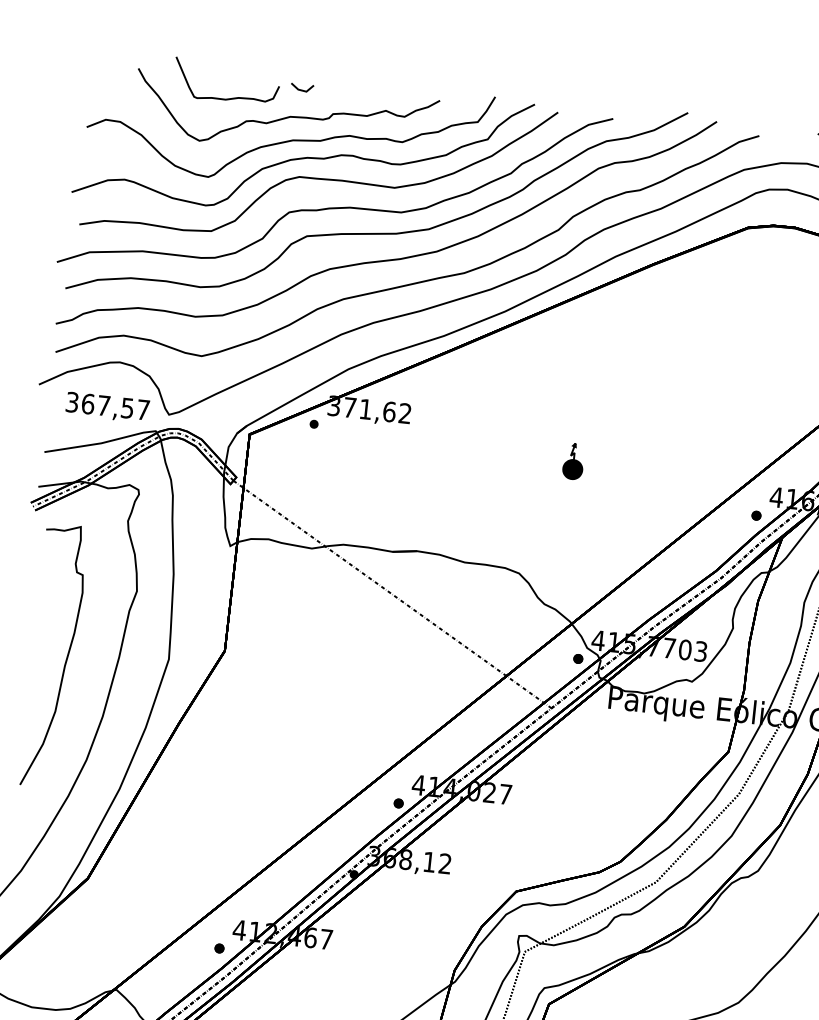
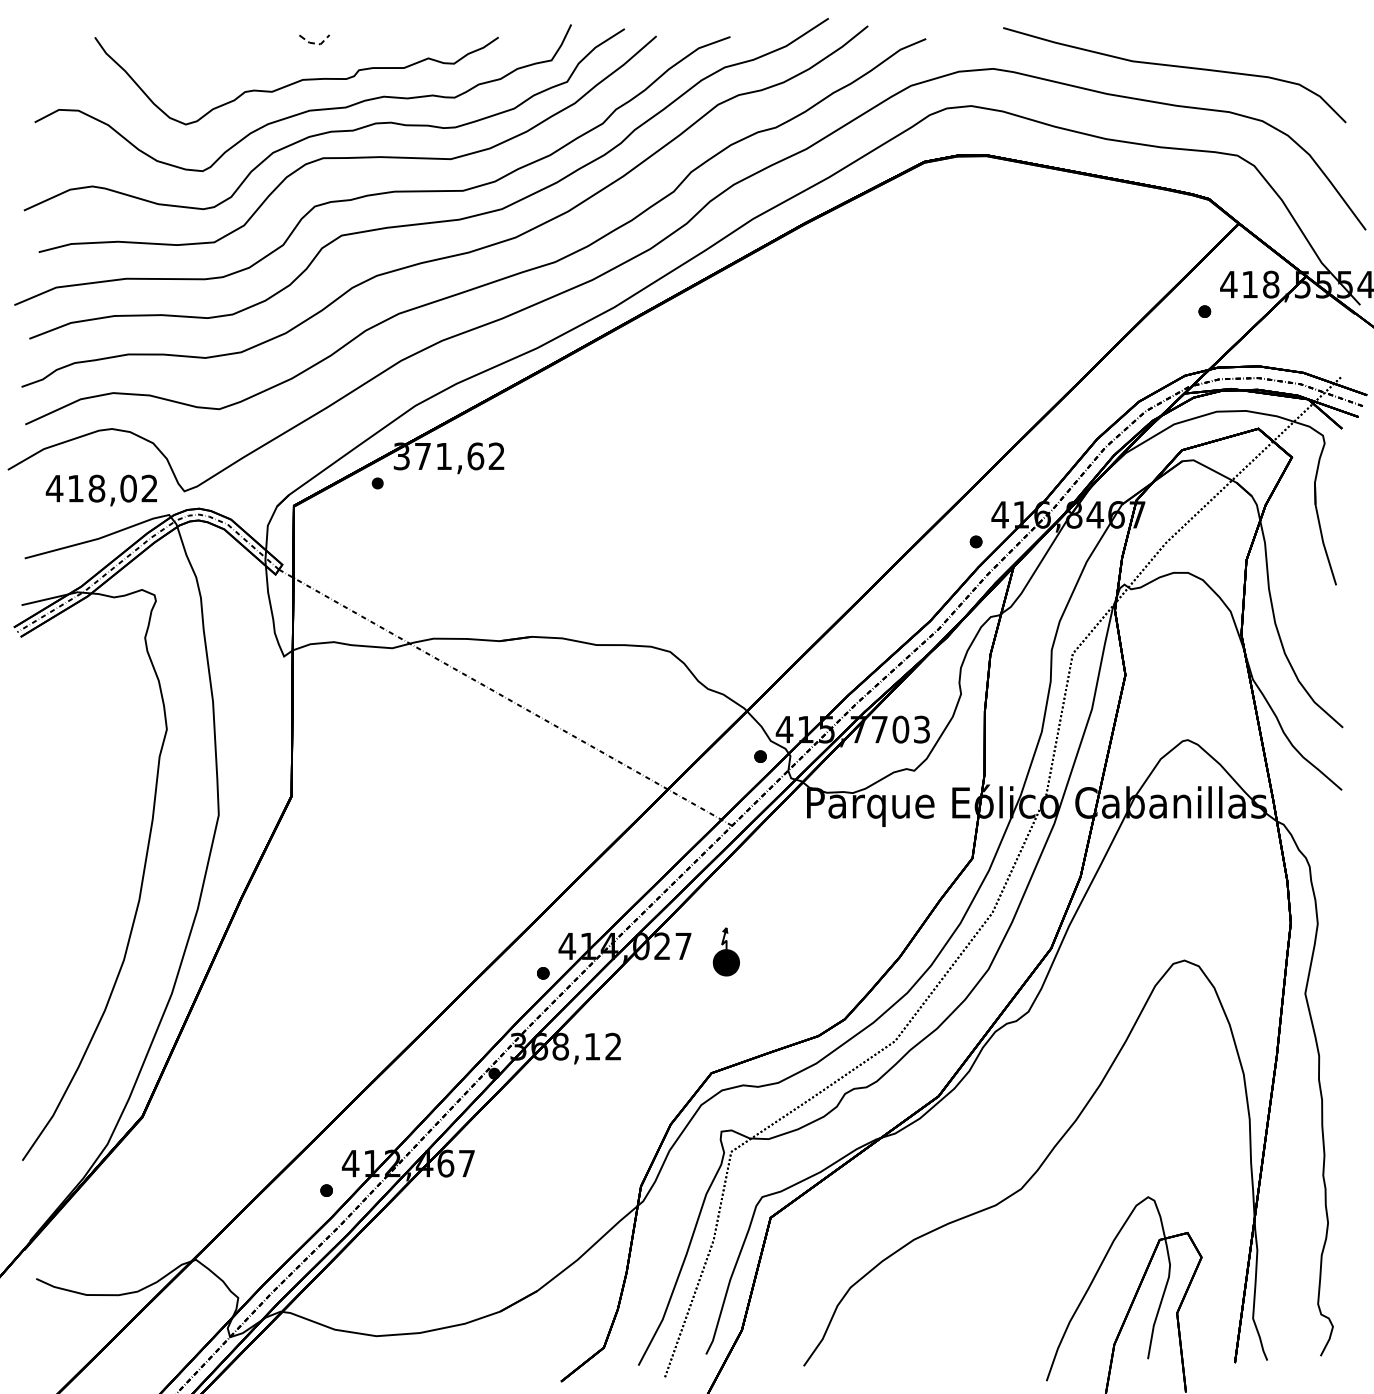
line: (302, 90) -> (315, 43), solid -> dashed
curve: (227, 98) -> (217, 64), removed
text: (107, 405) -> (101, 488), 367,57 -> 418,02
part: (572, 461) -> (725, 951), moved
curve: (65, 659) -> (82, 829), removed

